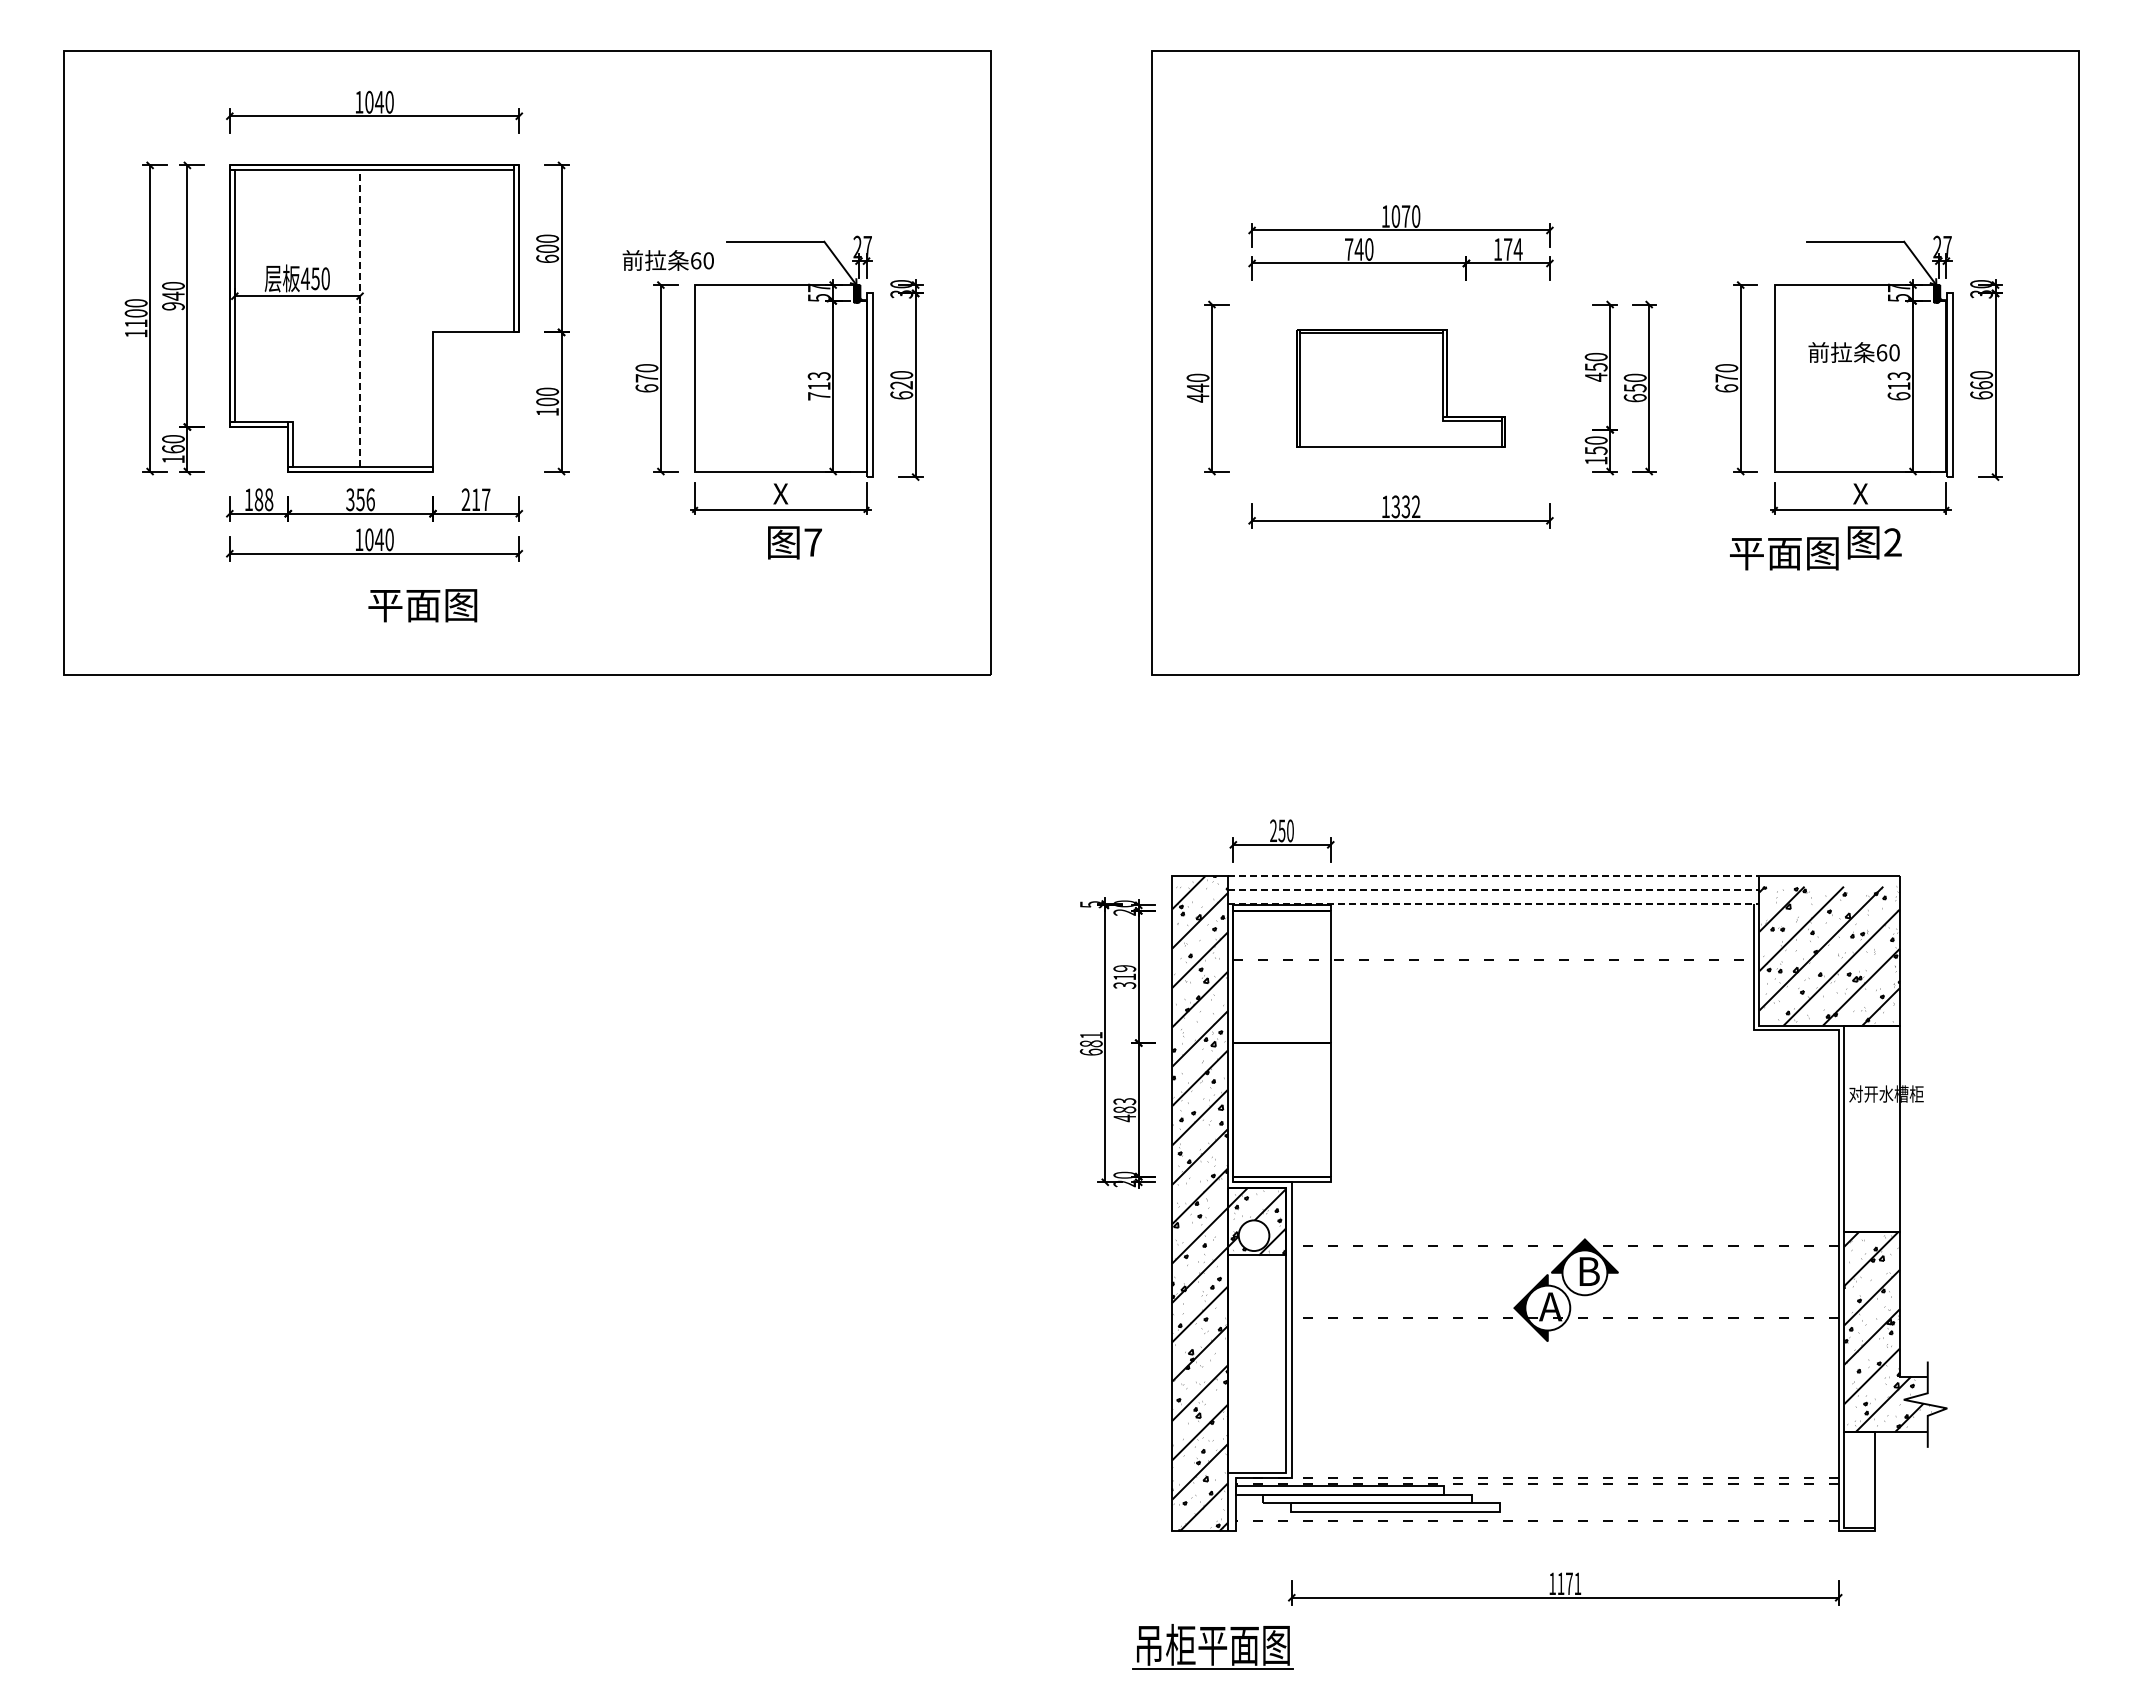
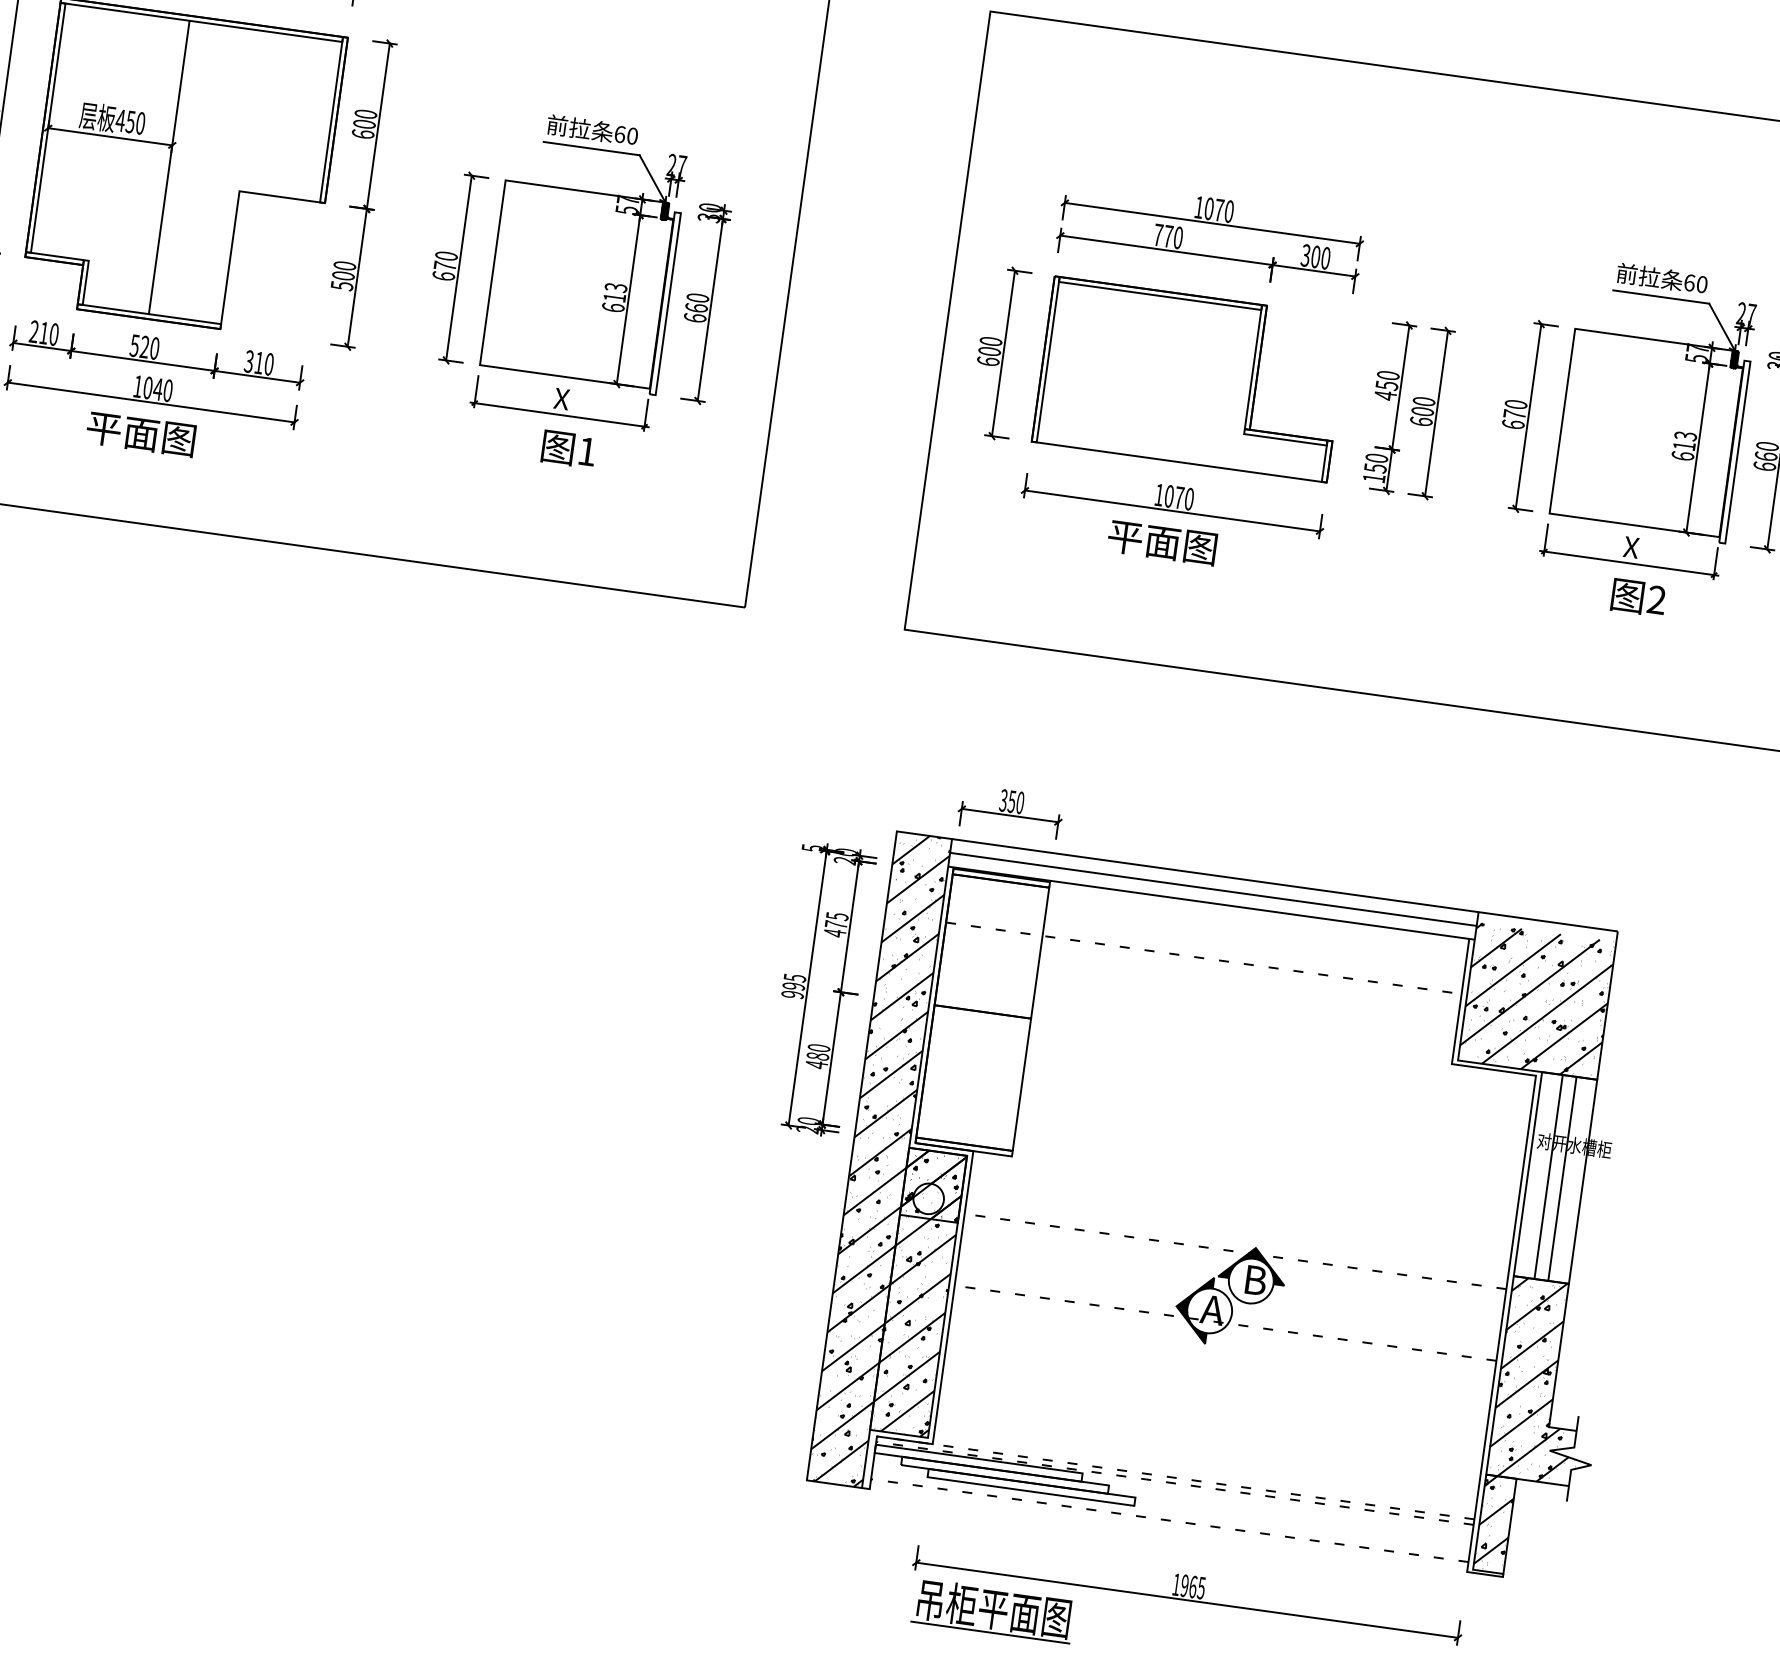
text: (1358, 249) -> (1167, 236), 740 -> 770
text: (1507, 249) -> (1315, 256), 174 -> 300
text: (667, 260) -> (591, 130), moved
line: (360, 318) -> (169, 167), dashed -> solid
text: (1853, 352) -> (1661, 278), moved
text: (901, 385) -> (696, 308), 620 -> 660
part: (1400, 388) -> (1190, 379), size x1.43
text: (1634, 388) -> (1421, 411), 650 -> 600
text: (1197, 392) -> (988, 355), 440 -> 600
text: (818, 396) -> (612, 307), 713 -> 613
text: (547, 412) -> (341, 286), 100 -> 500
text: (258, 499) -> (43, 332), 188 -> 210
text: (360, 499) -> (144, 346), 356 -> 520
text: (475, 499) -> (258, 362), 217 -> 310
text: (1405, 506) -> (1178, 497), 1332 -> 1070
text: (812, 542) -> (586, 451), 7 -> 1
text: (1784, 553) -> (1162, 542), moved
text: (422, 605) -> (140, 434), moved
text: (1273, 831) -> (1003, 801), 250 -> 350
line: (1493, 876) -> (1215, 875), dashed -> solid
line: (1493, 890) -> (1213, 889), dashed -> solid
line: (1493, 903) -> (1211, 902), dashed -> solid
text: (1124, 977) -> (835, 925), 319 -> 475
text: (1090, 1043) -> (793, 985), 681 -> 995
text: (1124, 1101) -> (818, 1048), 483 -> 480
line: (1865, 1128) -> (1549, 1176), added
line: (1879, 1128) -> (1562, 1178), added
hatch: (1256, 1329) -> (918, 1292), added
hatch: (1859, 1478) -> (1494, 1522), added
text: (1569, 1583) -> (1193, 1586), 1171 -> 1965
part: (1212, 1646) -> (993, 1610), moved

